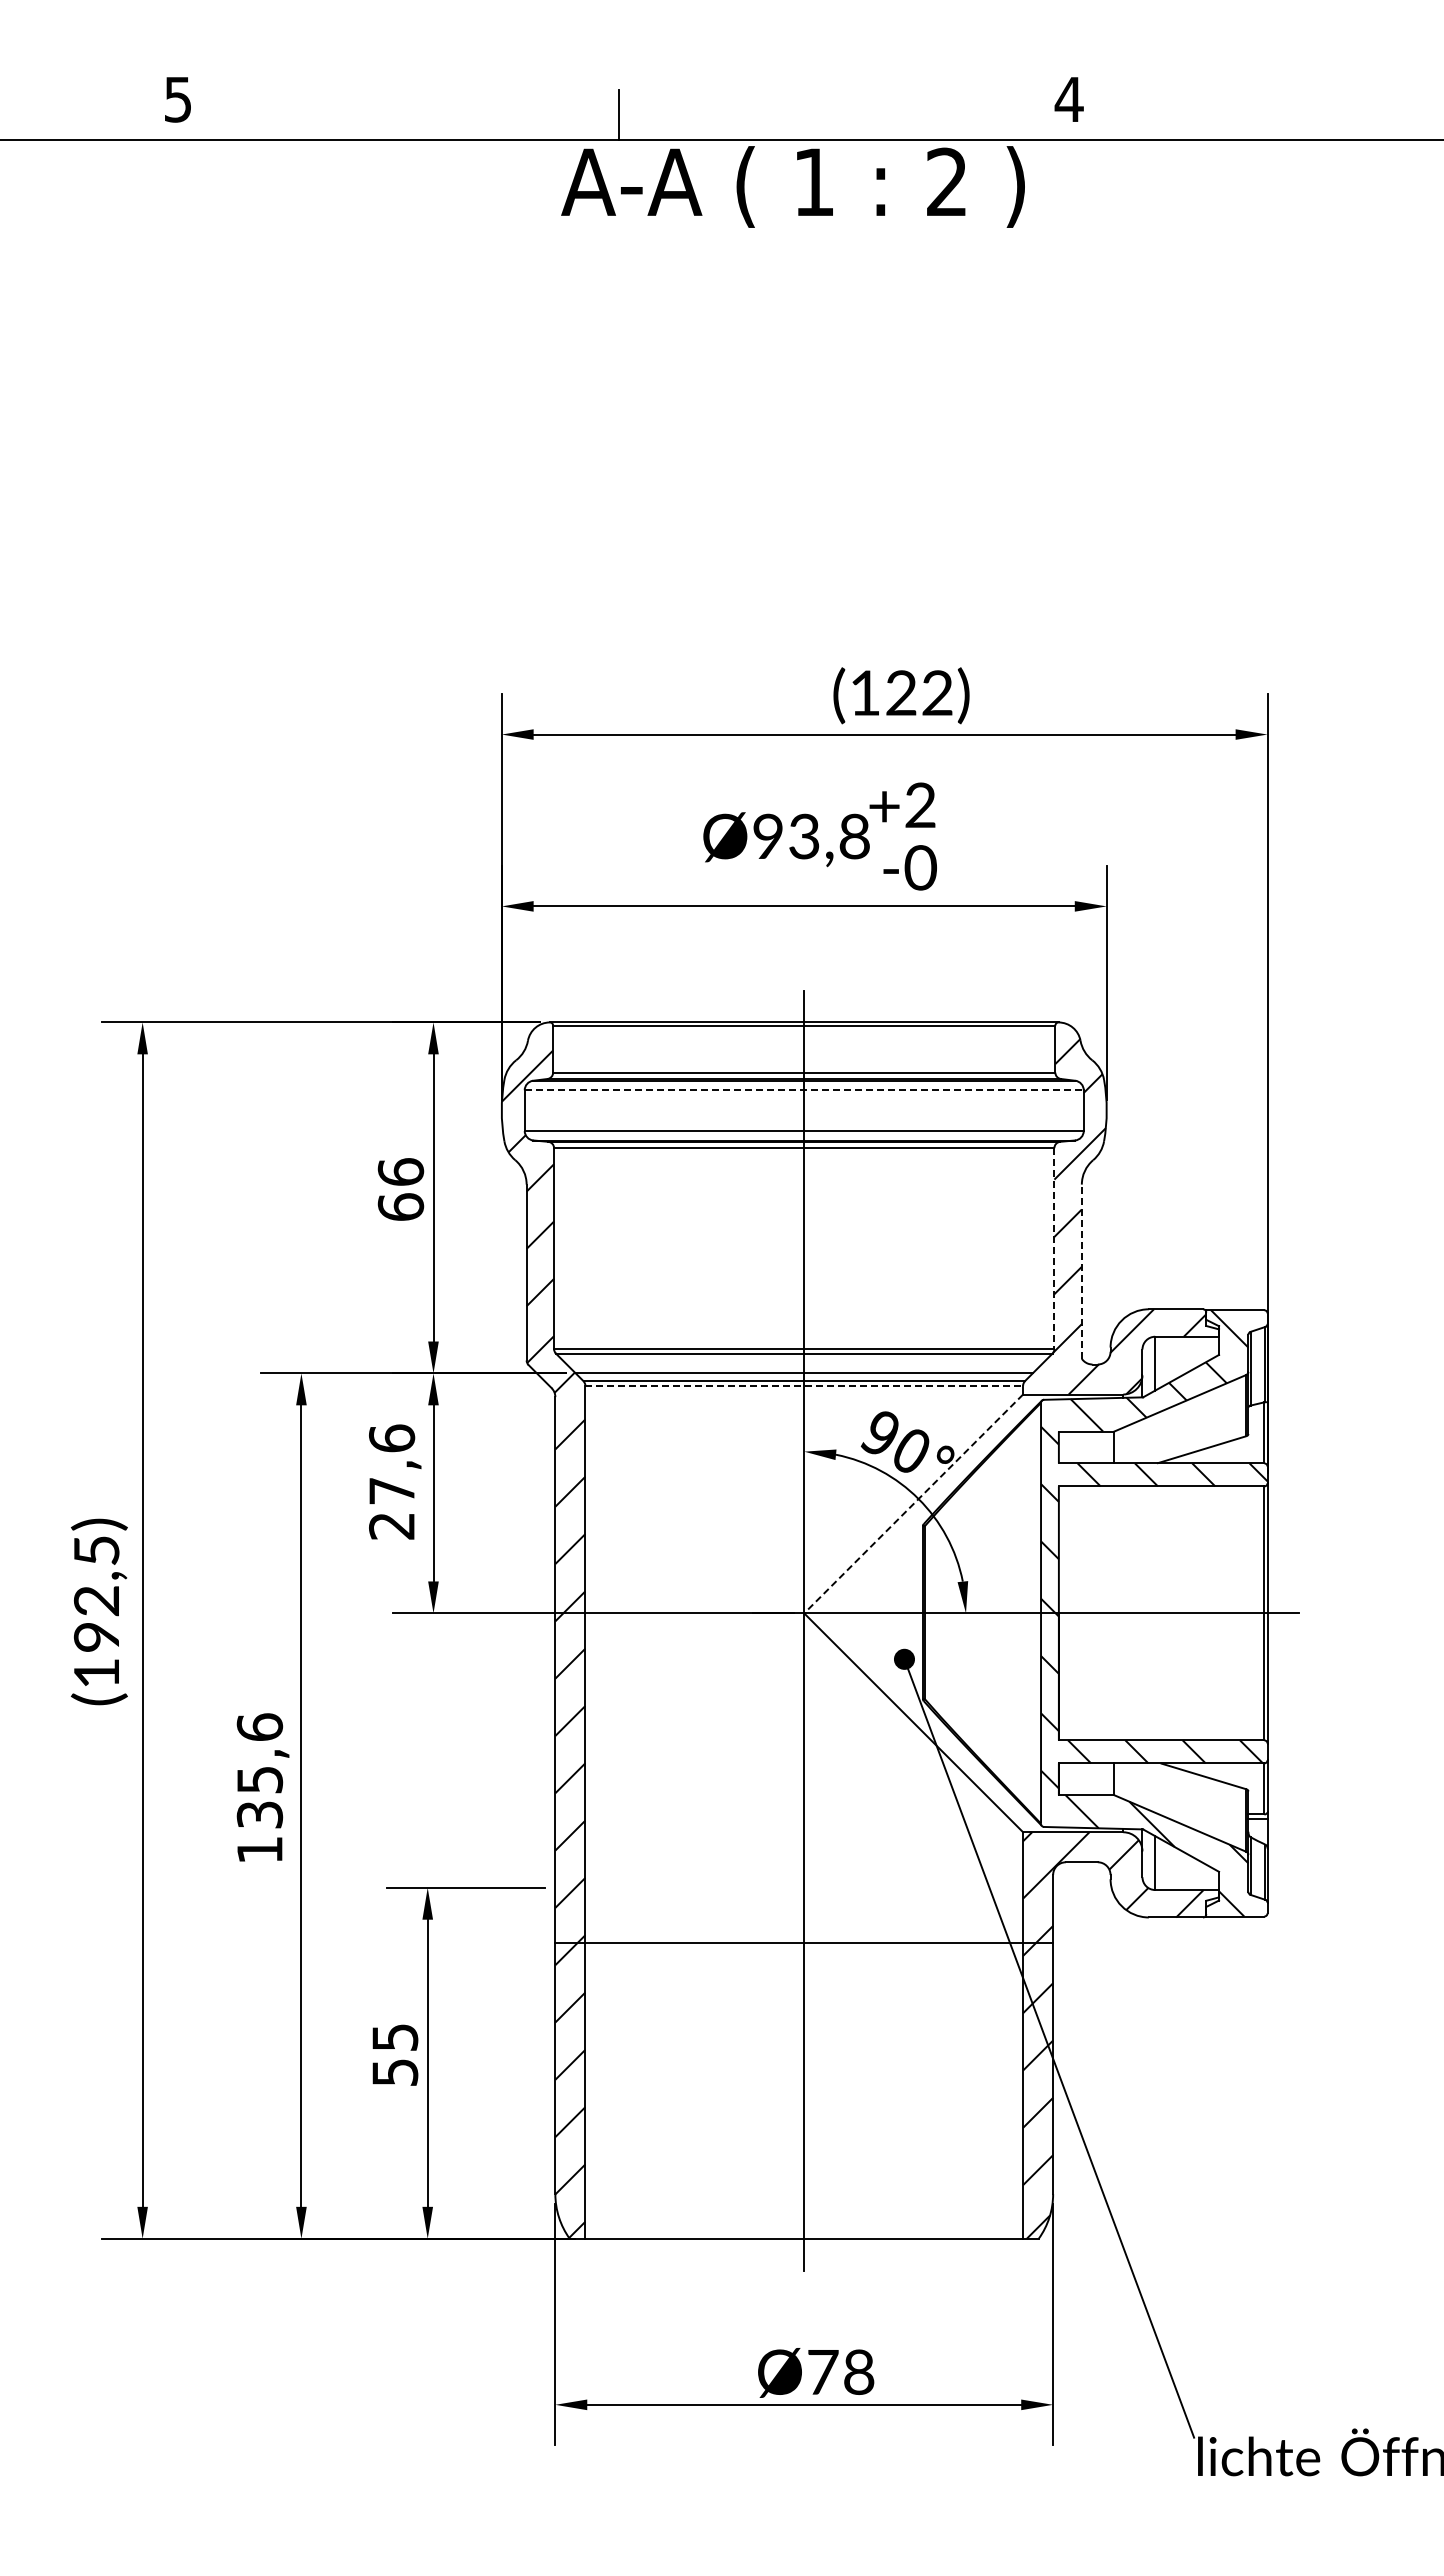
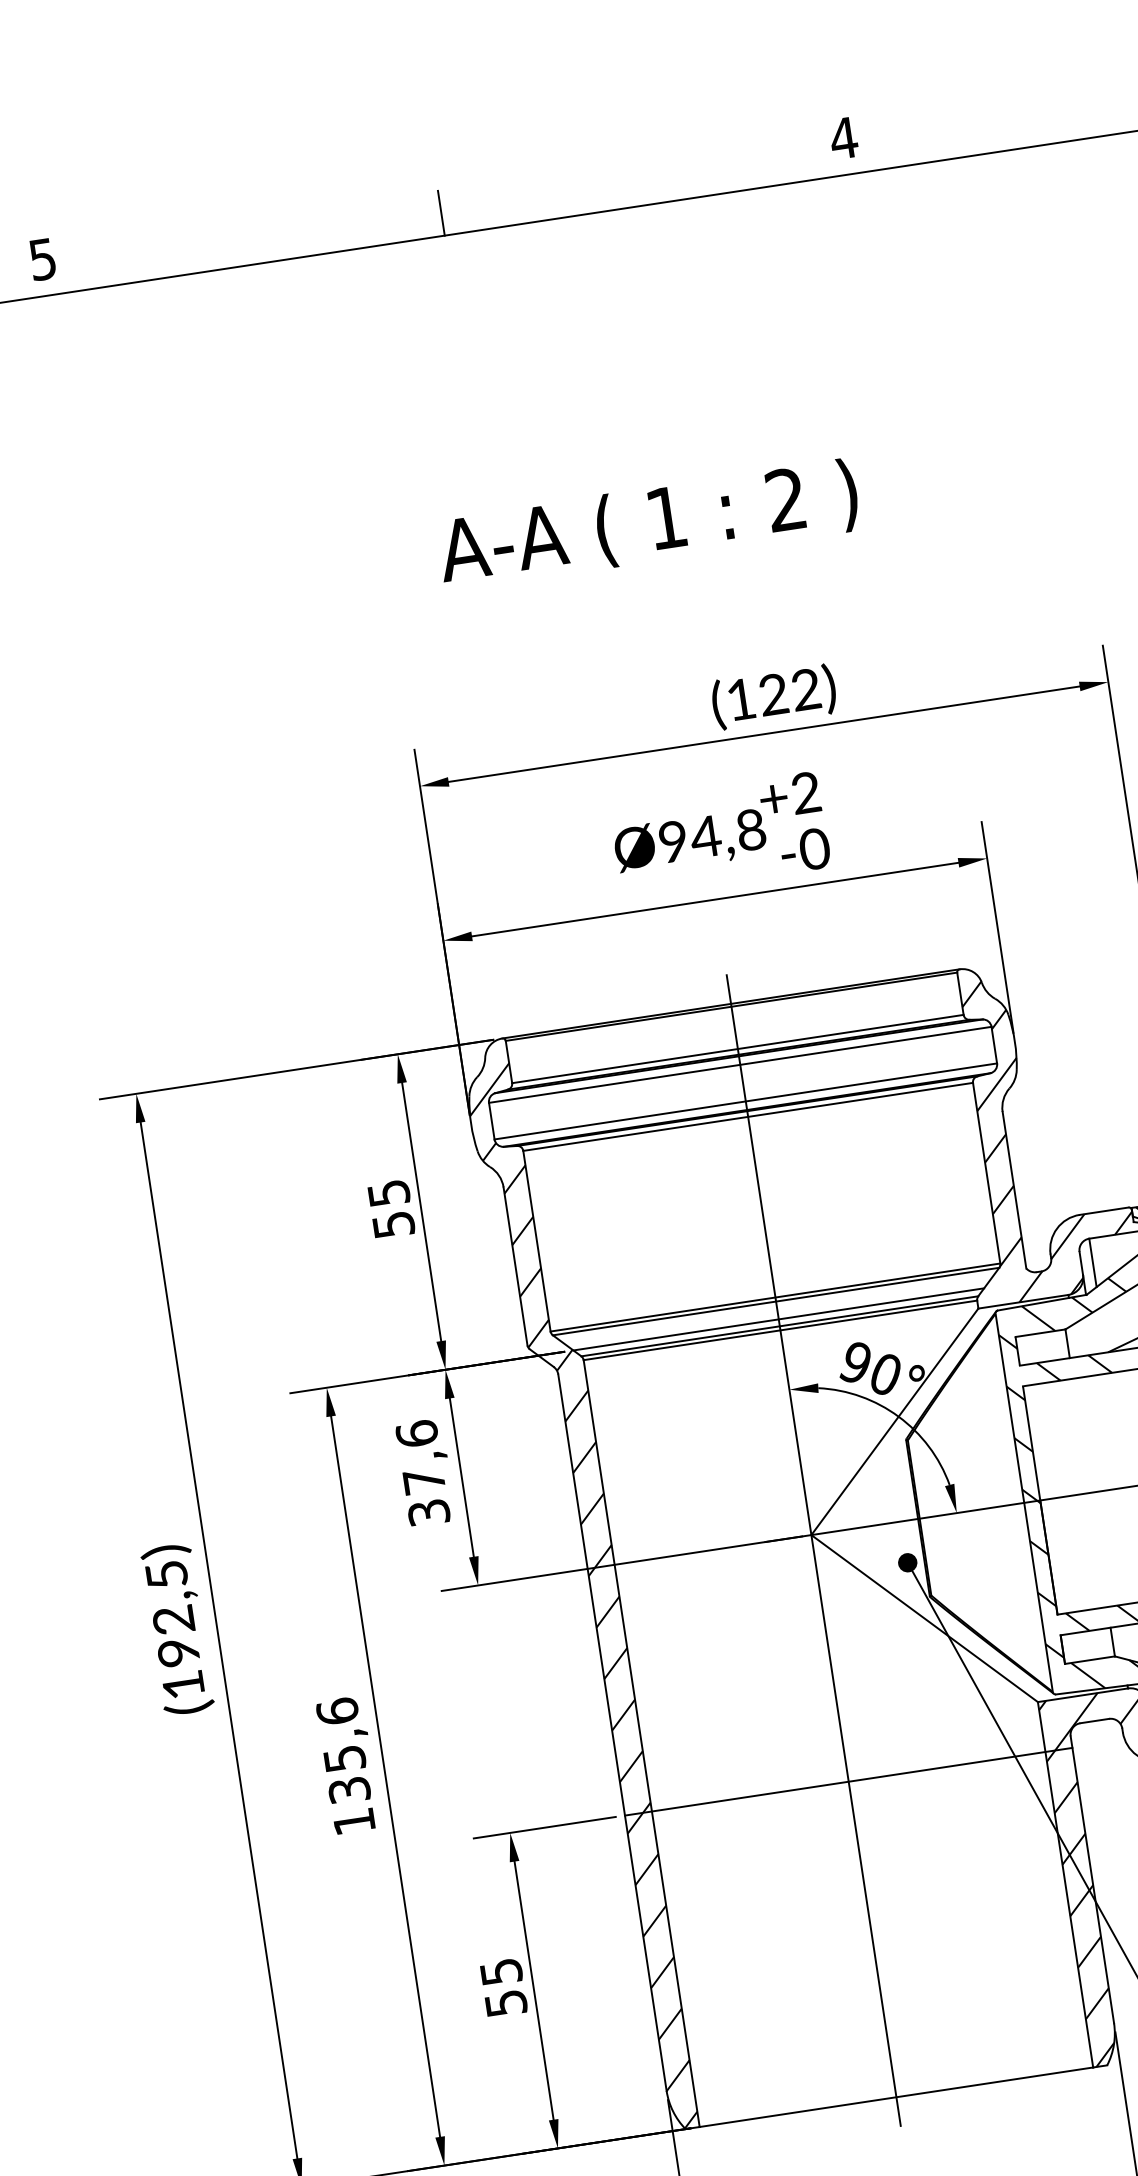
text: (792, 186) -> (647, 524), moved
text: (803, 836) -> (705, 836), Ø93,8 -> Ø94,8
line: (804, 1090) -> (740, 1065), dashed -> solid
text: (400, 1189) -> (390, 1208), 66 -> 55
line: (1054, 1249) -> (986, 1173), dashed -> solid
line: (1081, 1271) -> (1014, 1190), dashed -> solid
line: (804, 1385) -> (780, 1330), dashed -> solid
line: (913, 1503) -> (894, 1421), dashed -> solid
text: (392, 1526) -> (429, 1512), 27,6 -> 37,6
line: (804, 1942) -> (848, 1781), moved

